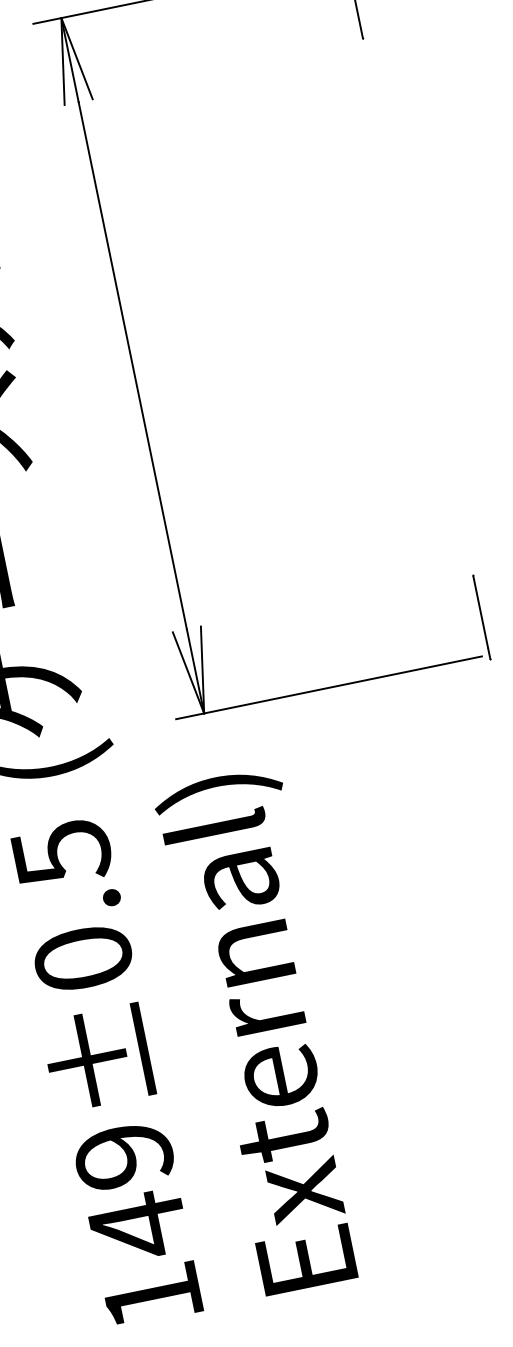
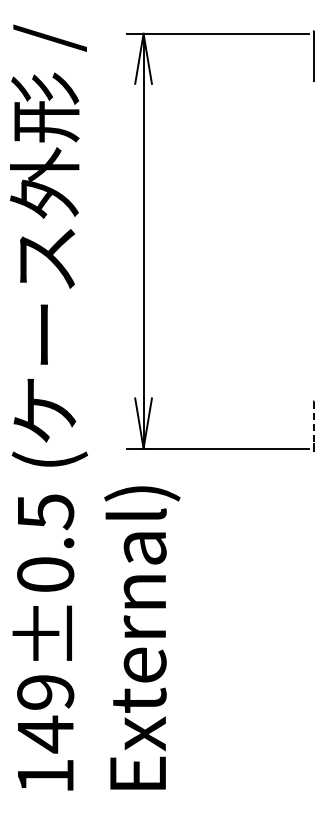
line: (480, 613) -> (313, 423), solid -> dashed

